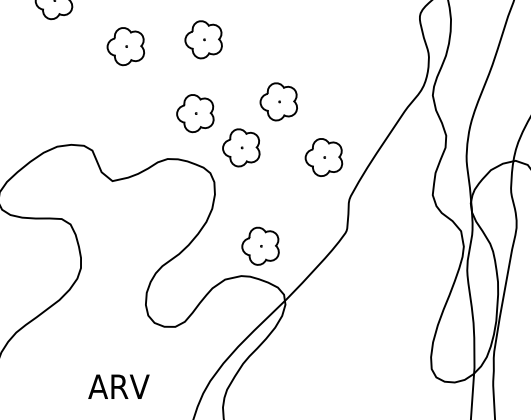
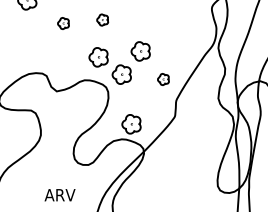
part: (203, 38) -> (102, 19), size x0.6
part: (125, 46) -> (63, 23), size x0.6
part: (323, 157) -> (163, 79), size x0.6

